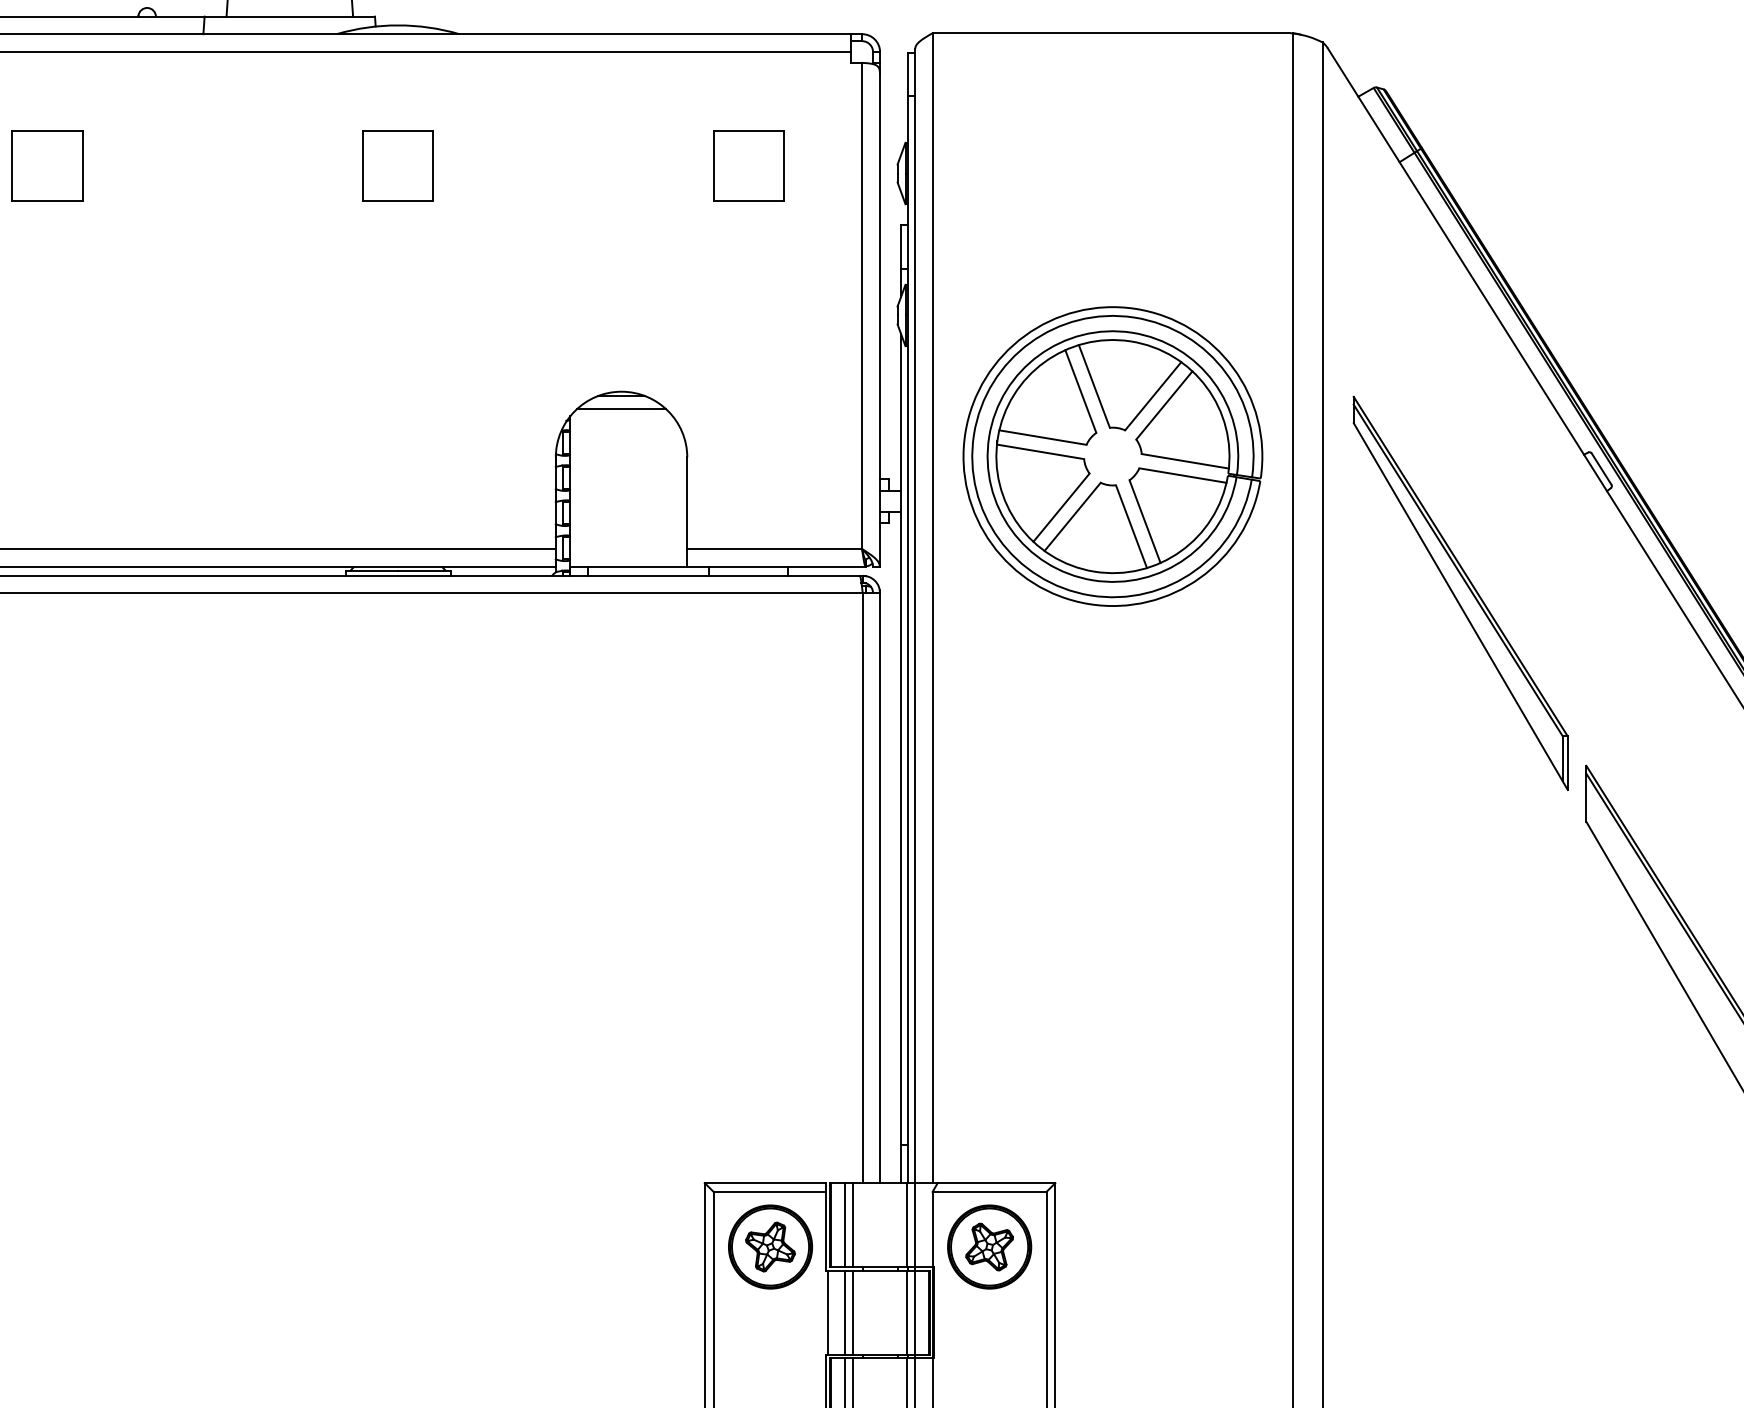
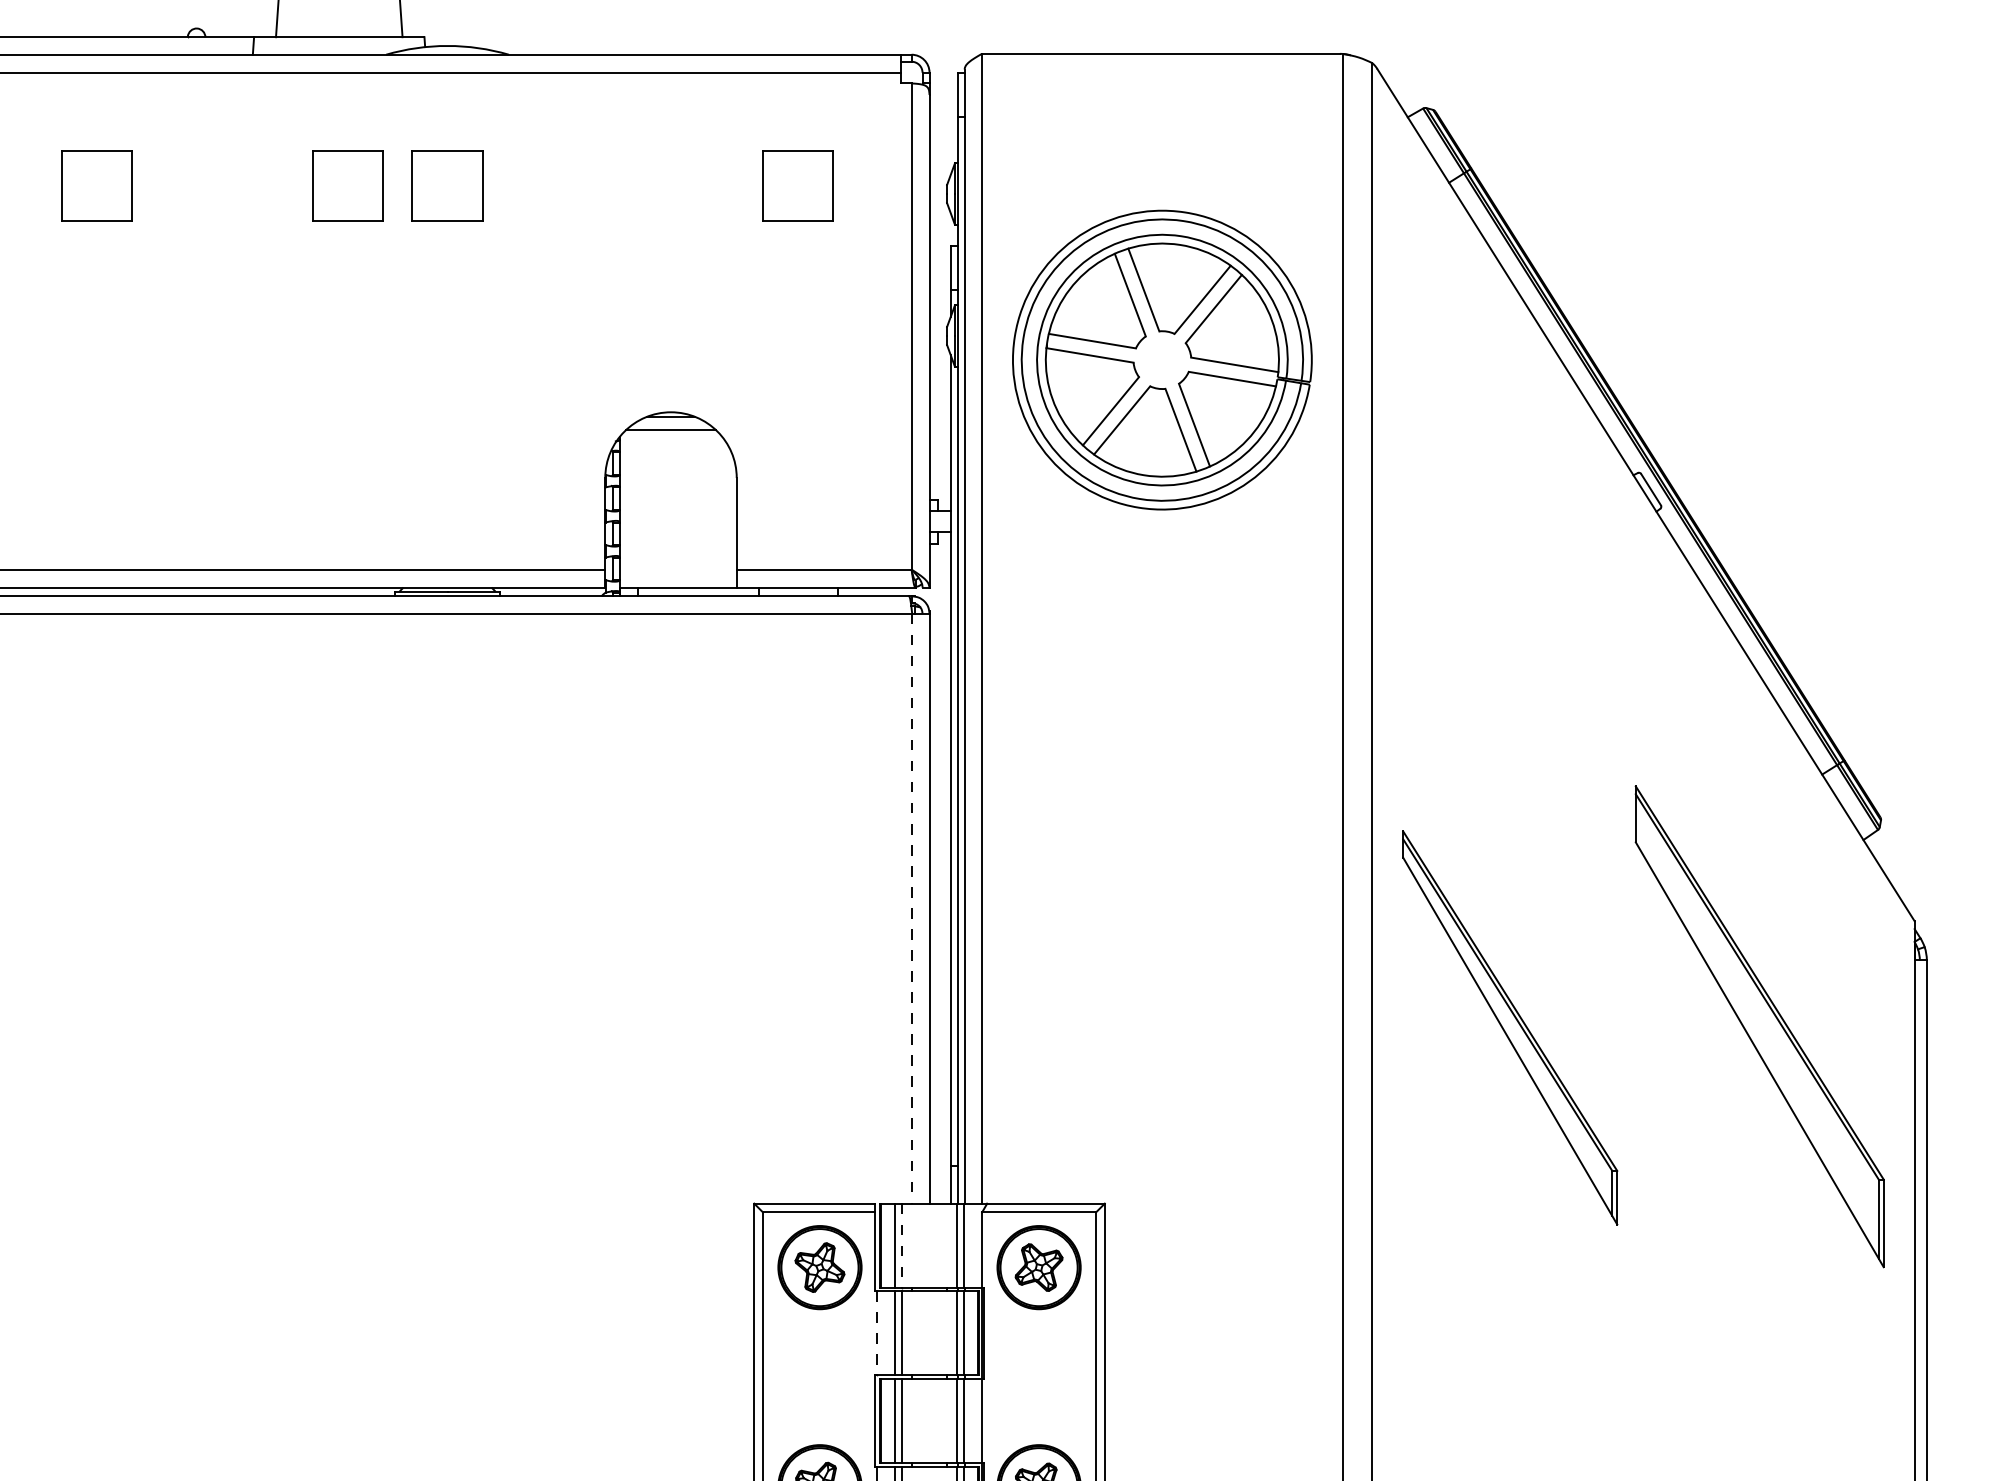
part: (298, 164) -> (347, 185), added
part: (1113, 455) -> (1162, 359), moved
part: (1461, 592) -> (1510, 1027), moved
line: (863, 887) -> (912, 908), solid -> dashed
line: (853, 1225) -> (902, 1246), solid -> dashed
line: (827, 1312) -> (876, 1333), solid -> dashed

